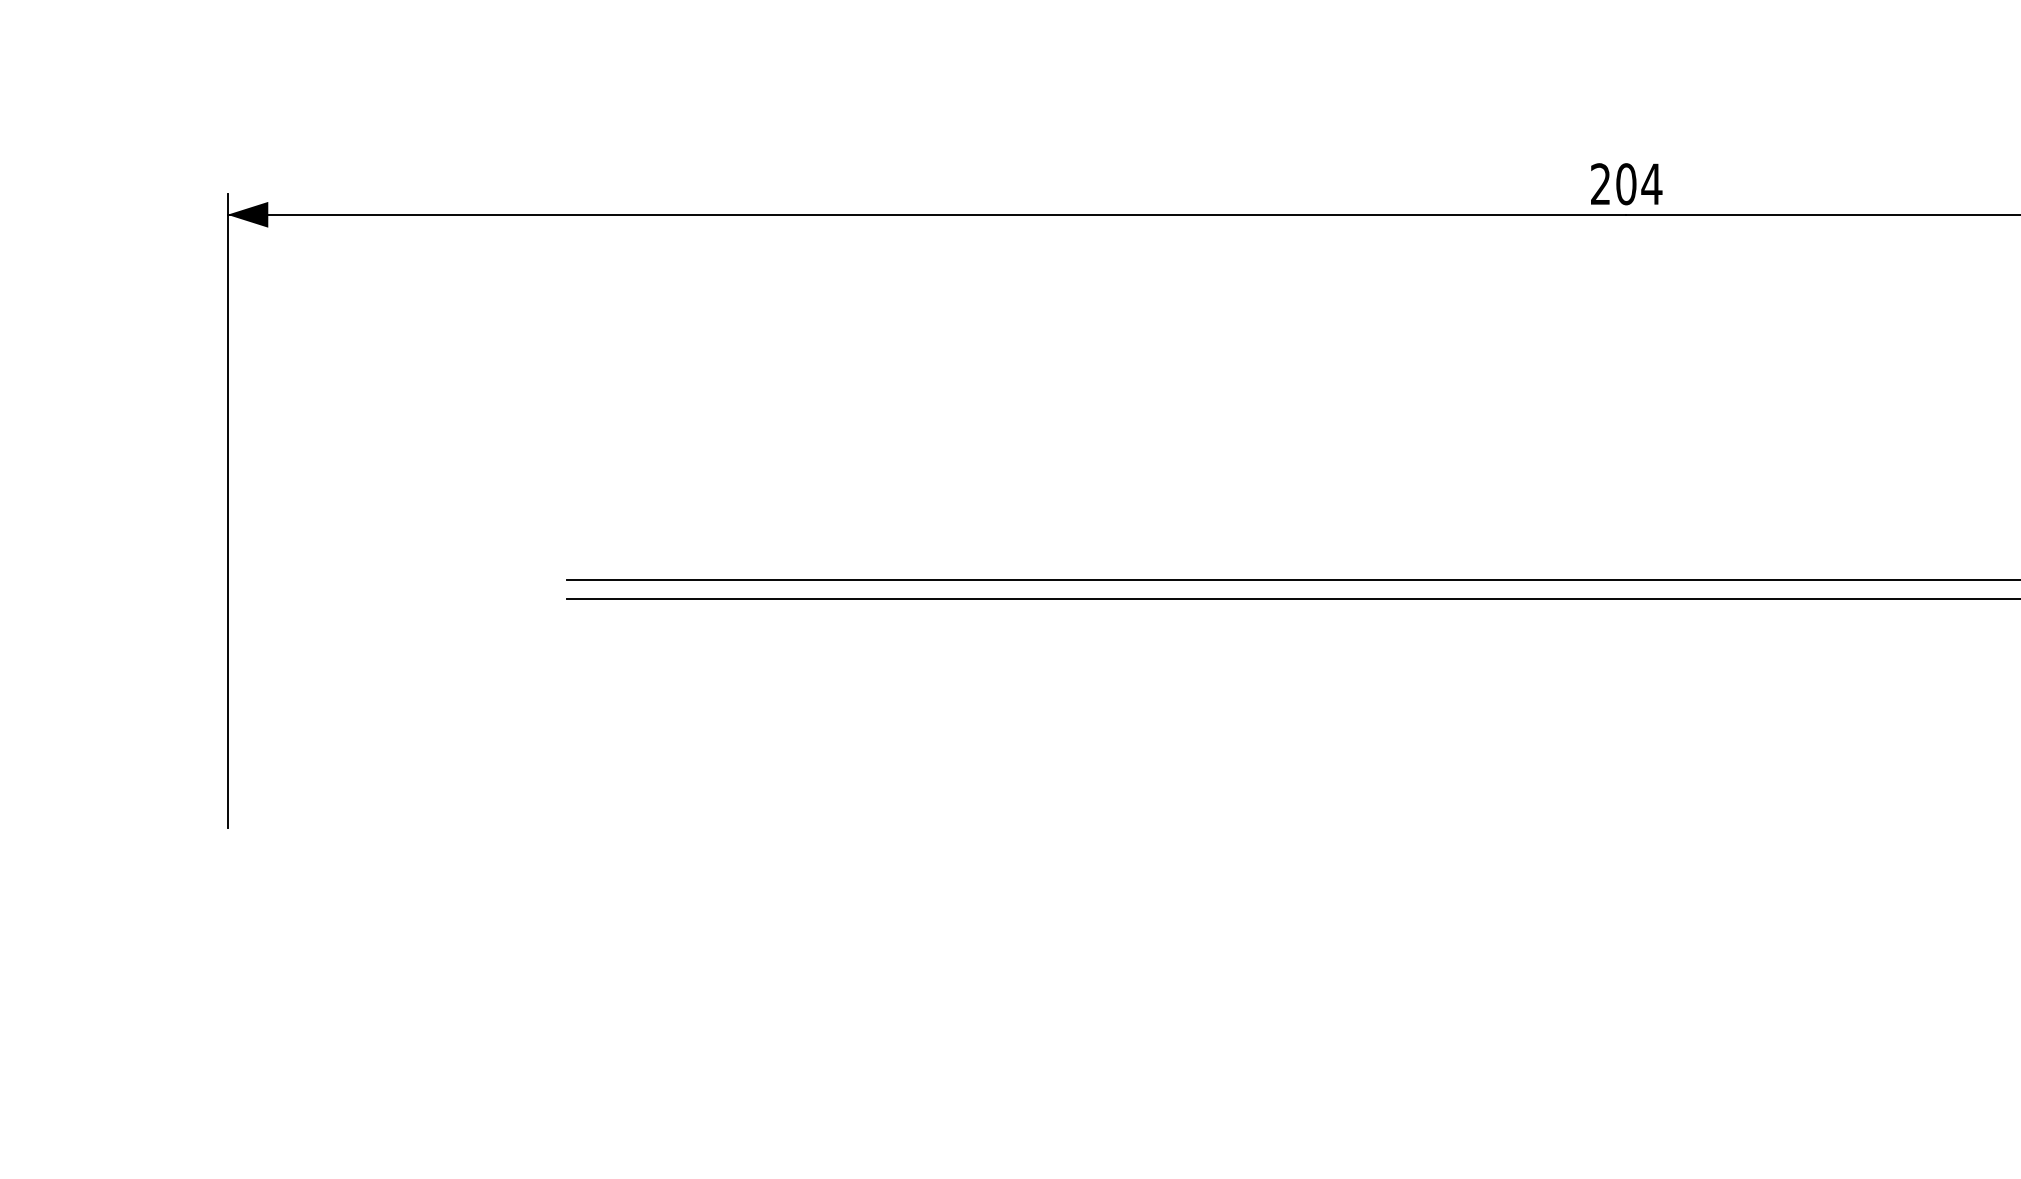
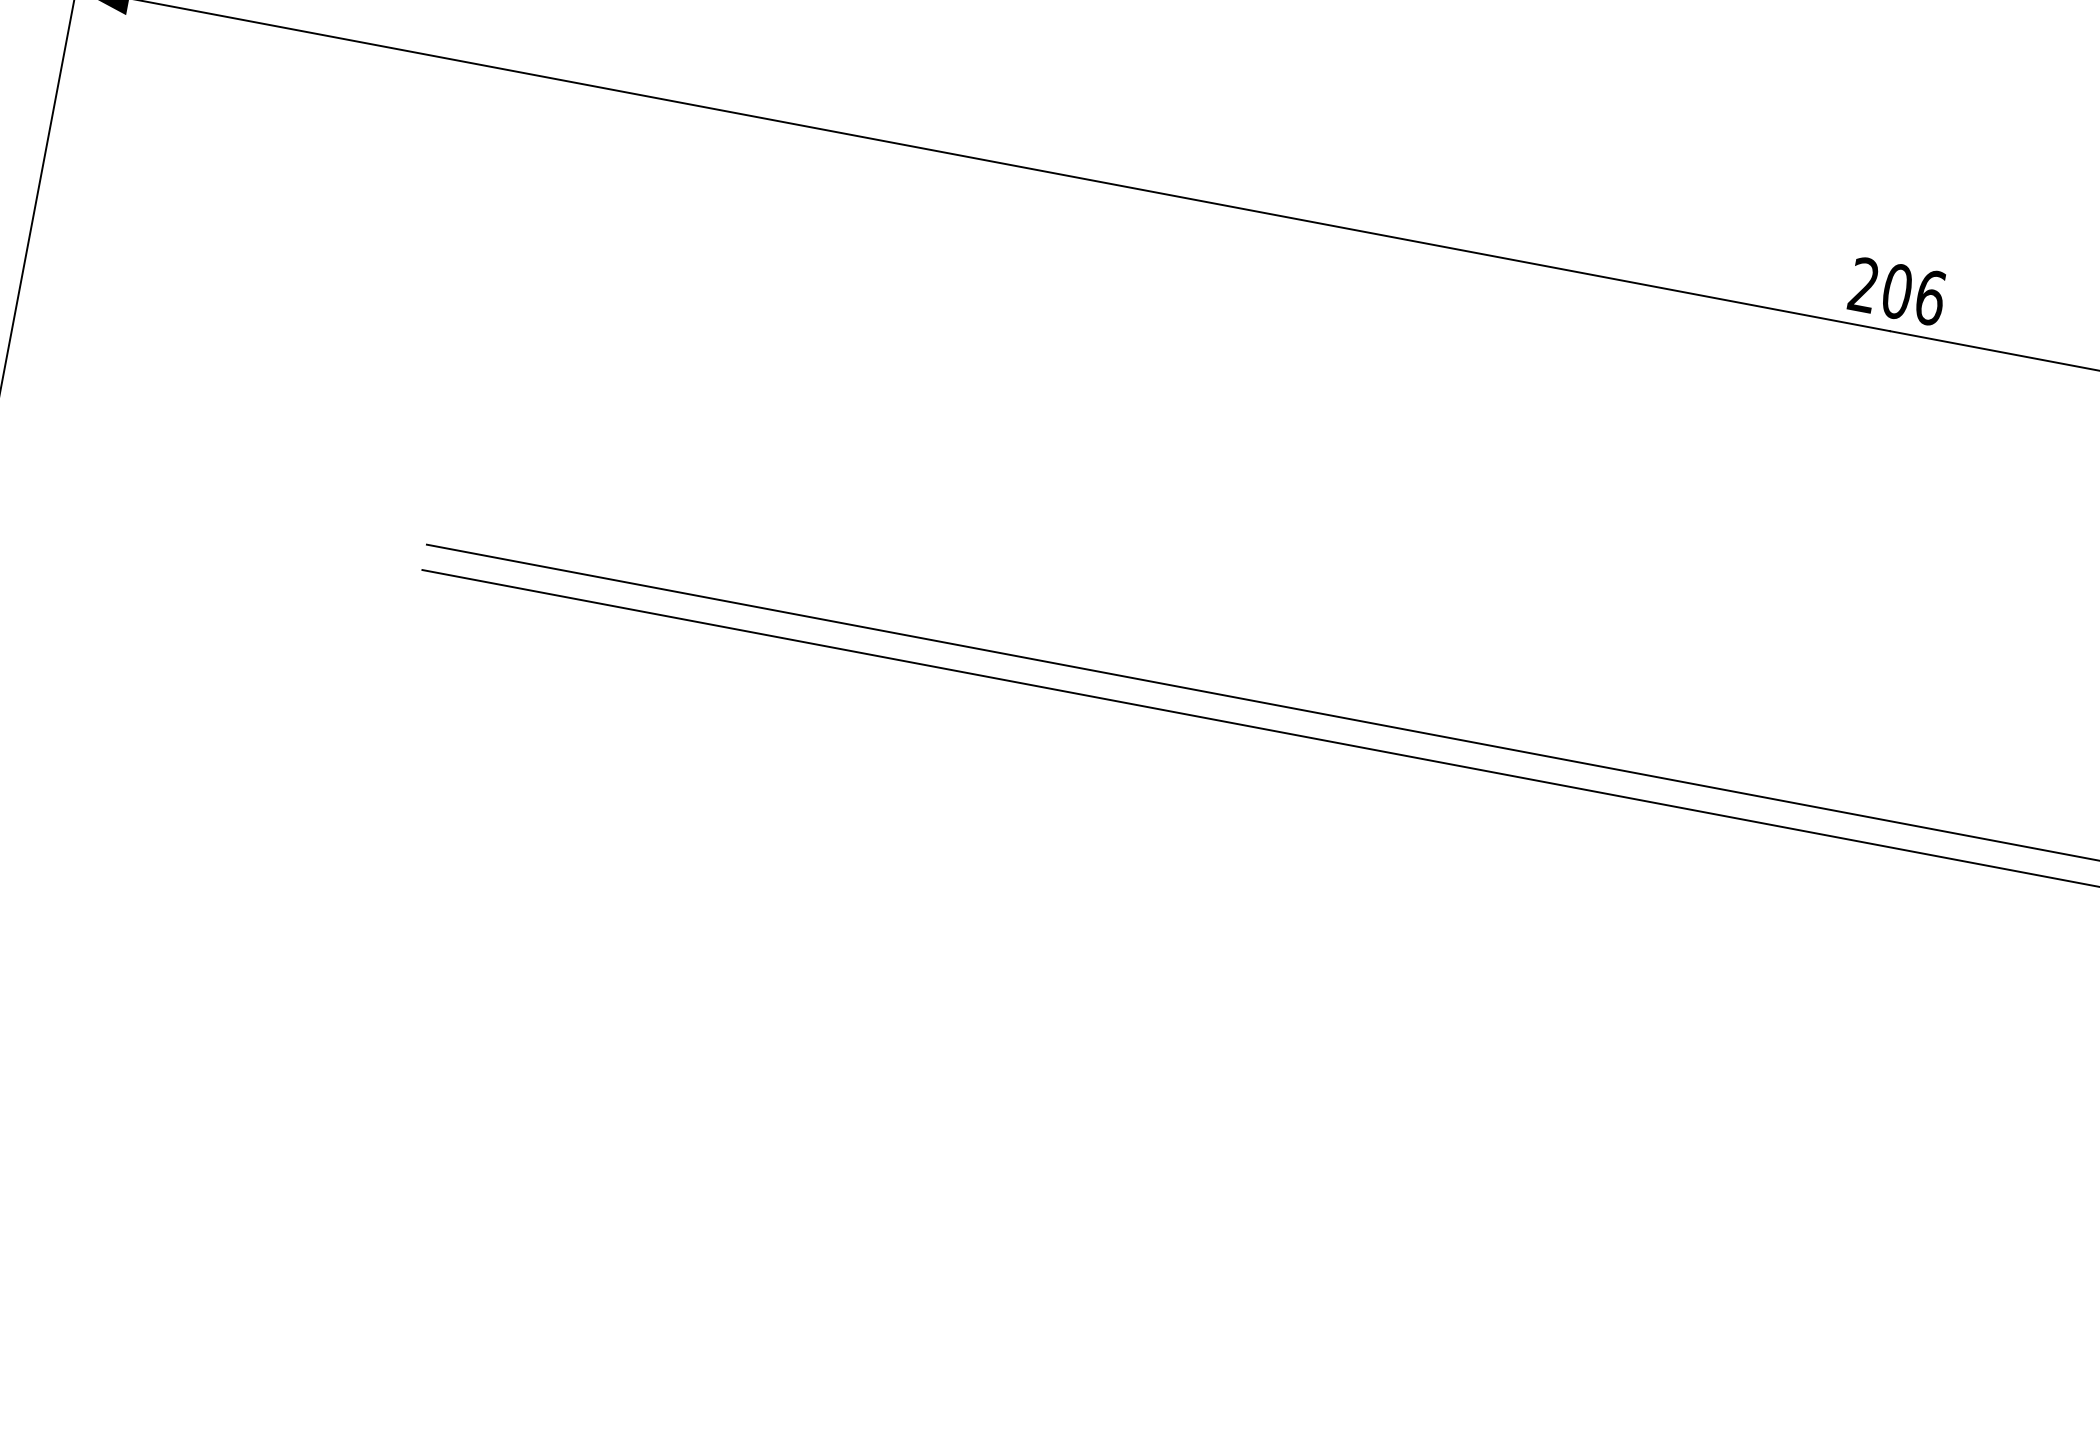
text: (1651, 184) -> (1929, 298), 204 -> 206

